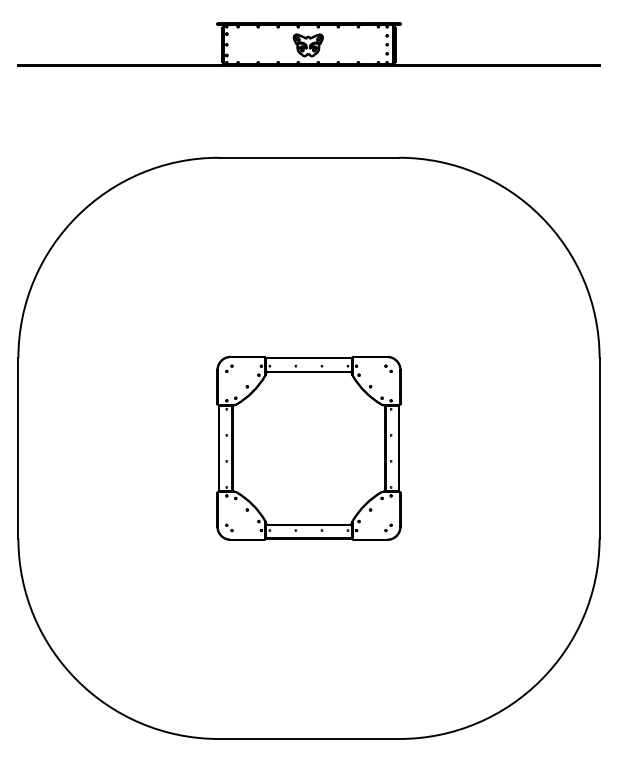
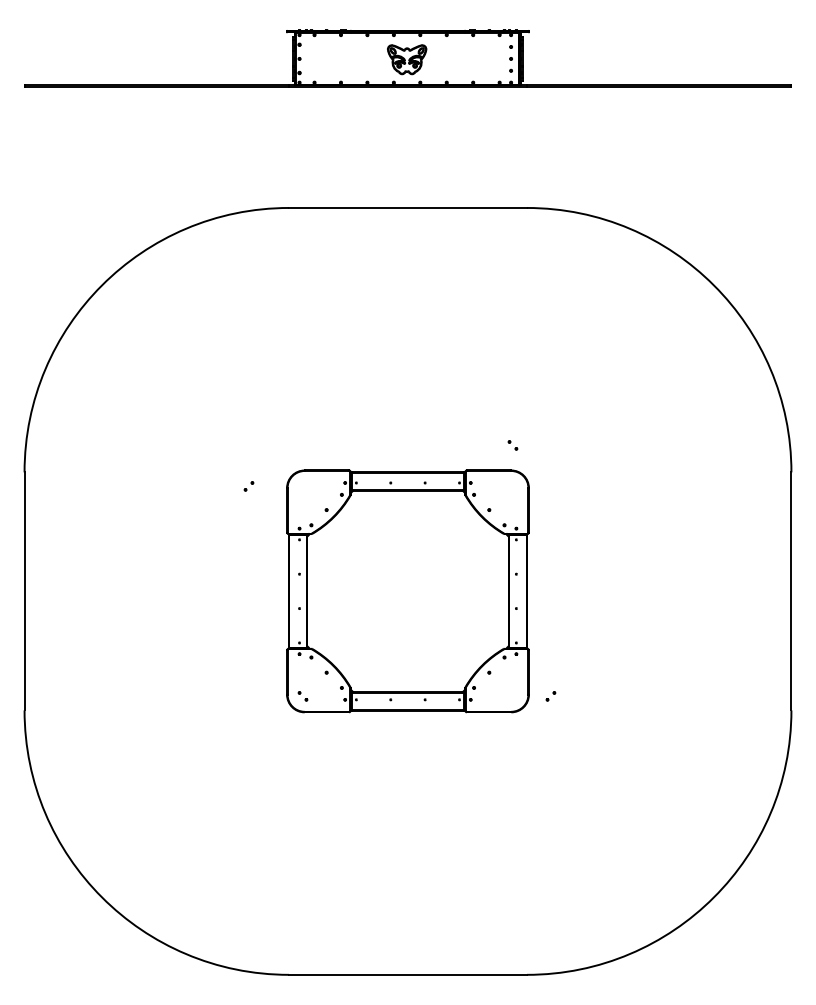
part: (229, 368) -> (248, 486), moved
part: (388, 368) -> (512, 445), moved
part: (388, 528) -> (550, 696), moved

